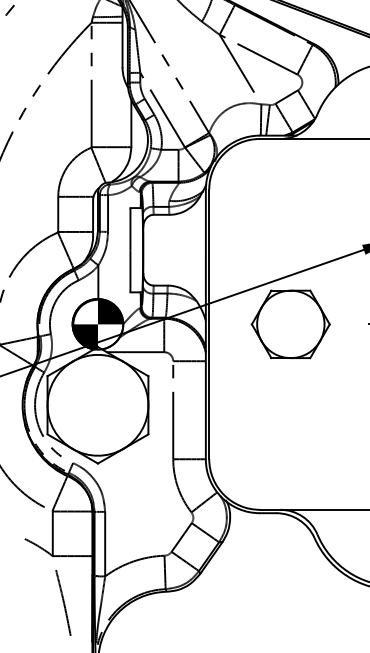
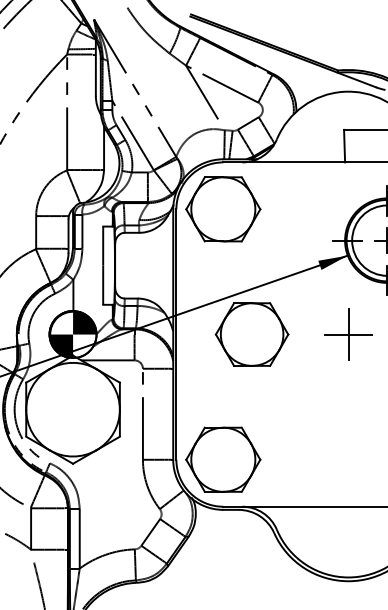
part: (260, 189) -> (223, 209), added
part: (260, 458) -> (223, 459), added

